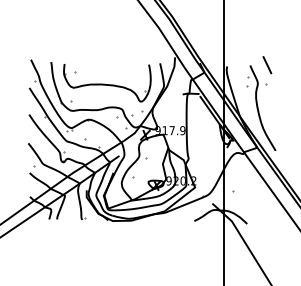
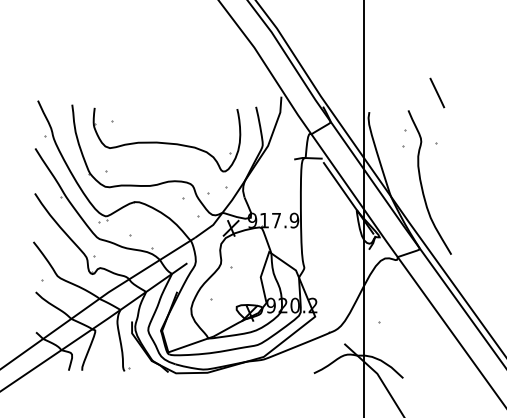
line: (267, 65) -> (437, 93), moved

